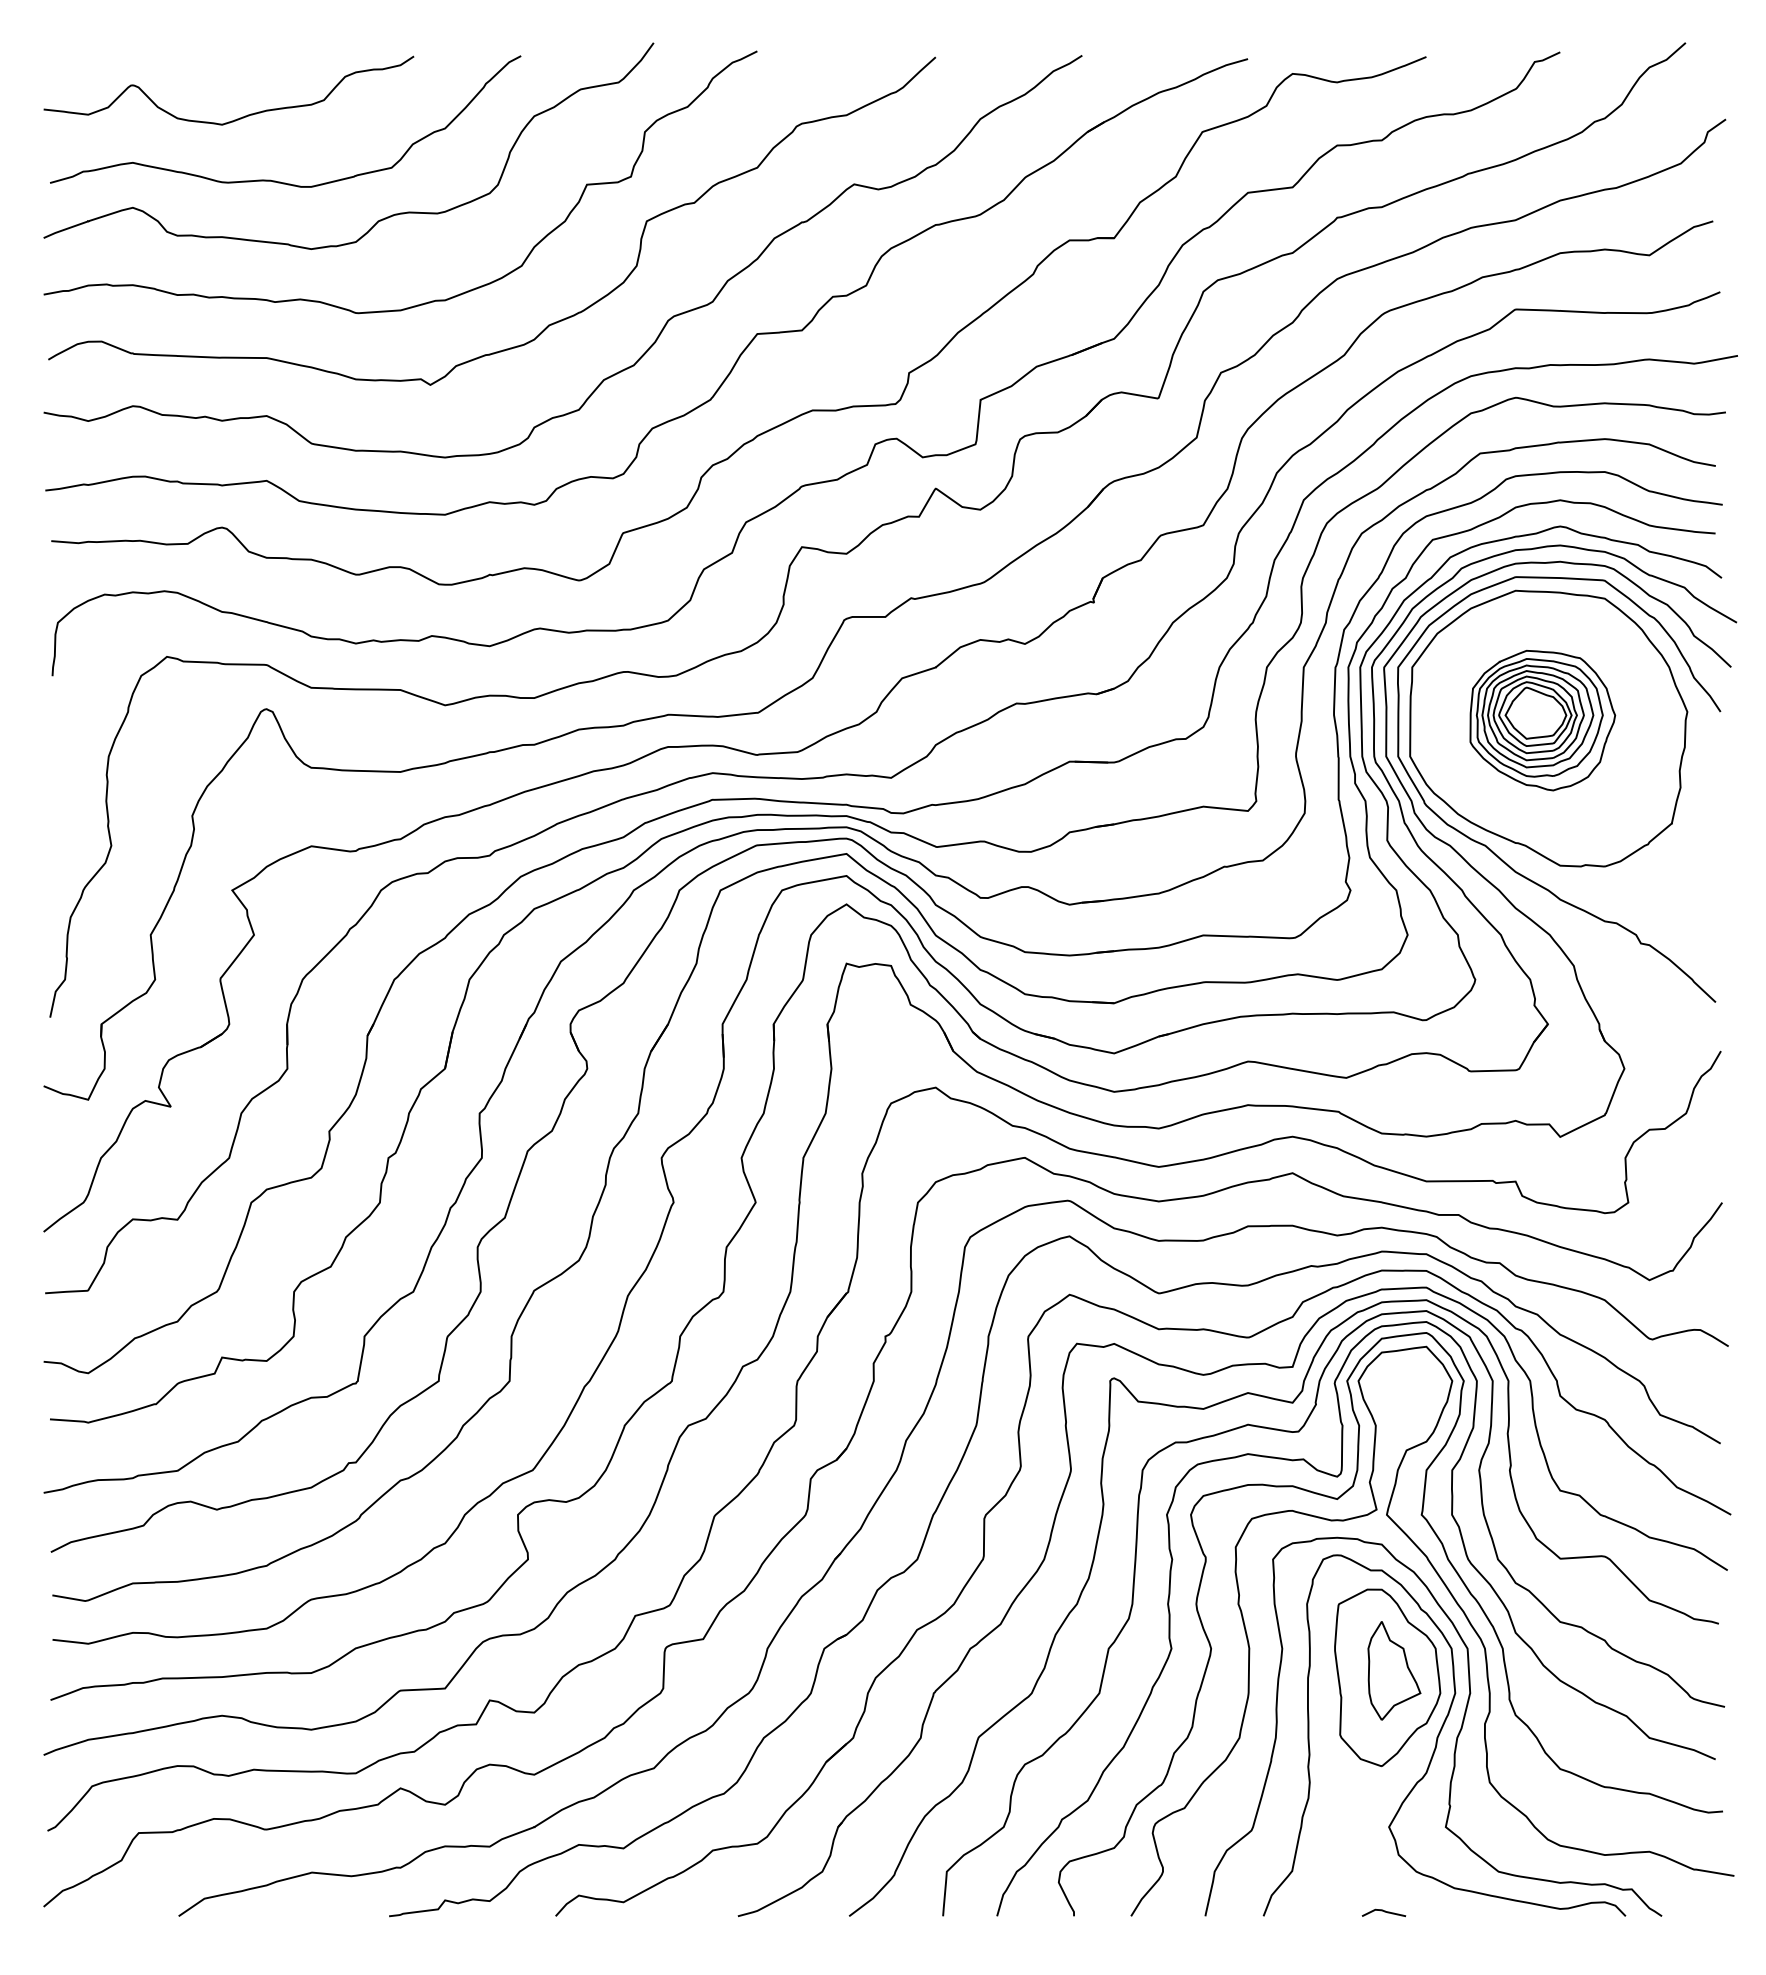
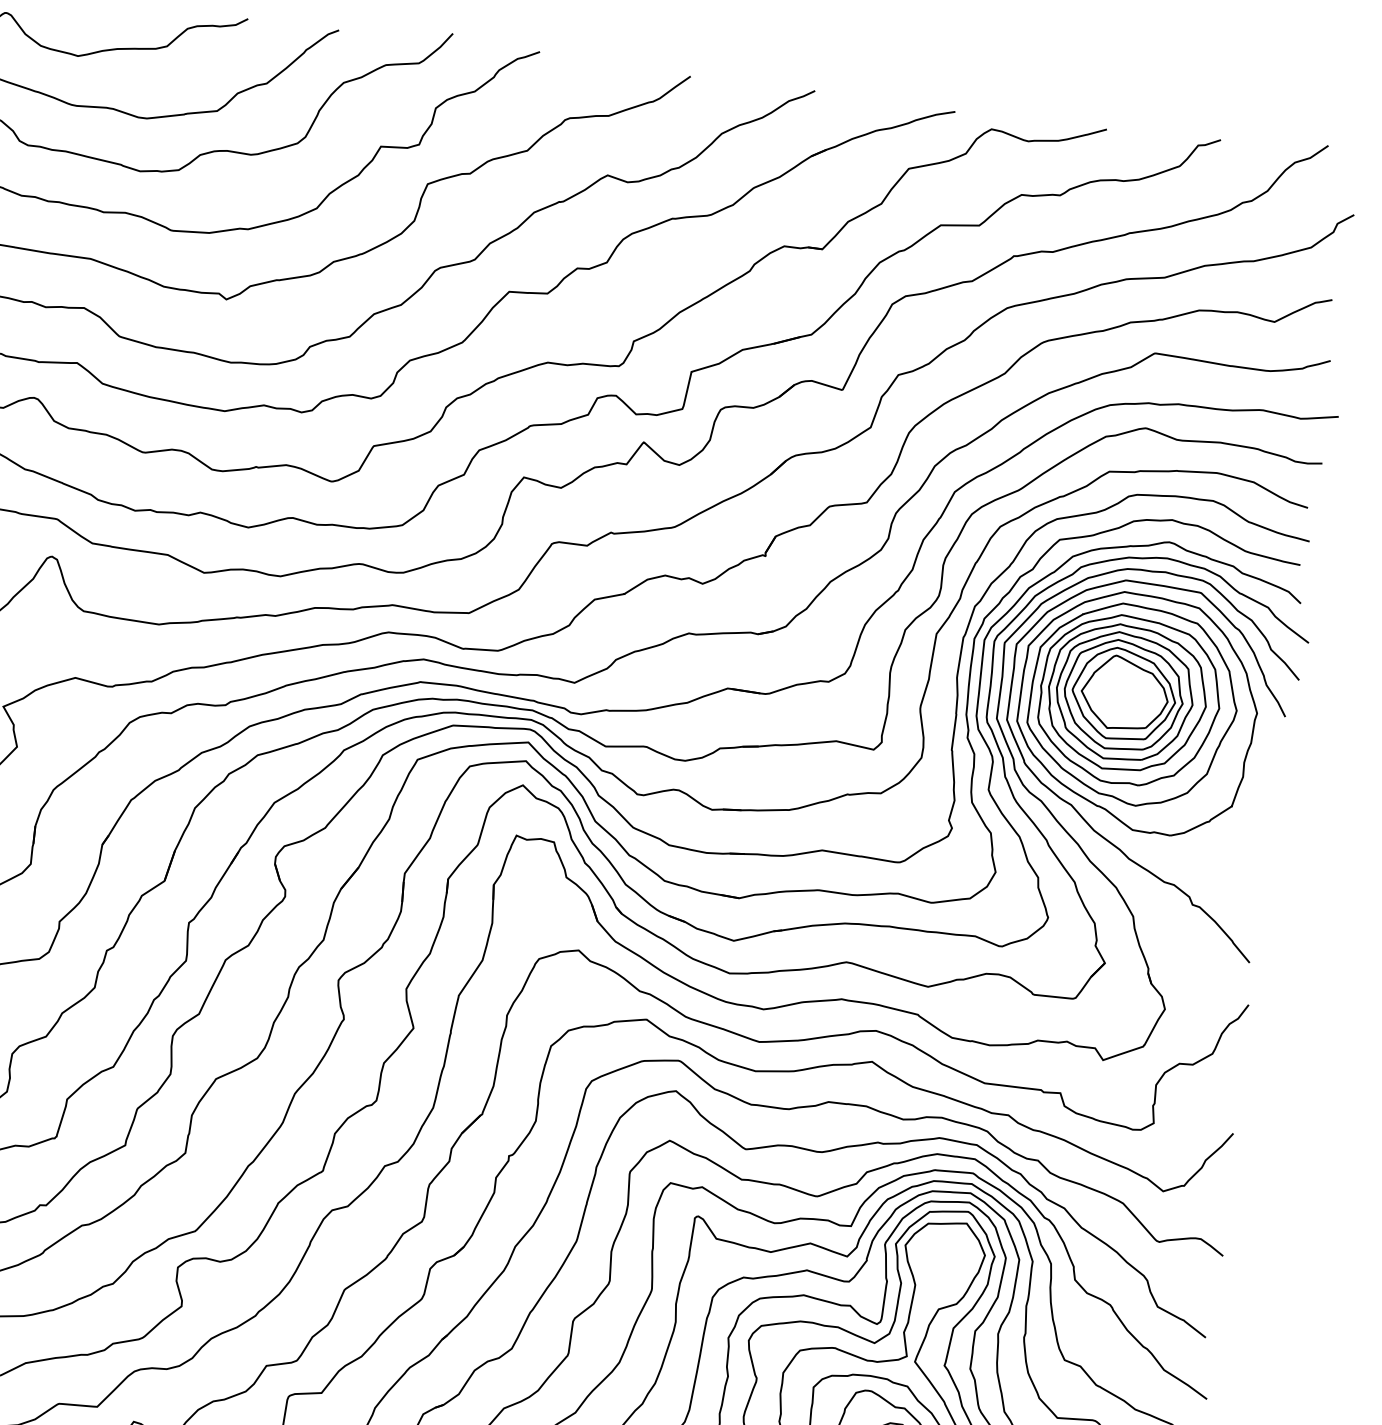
part: (1542, 720) -> (1133, 704), size x1.67

